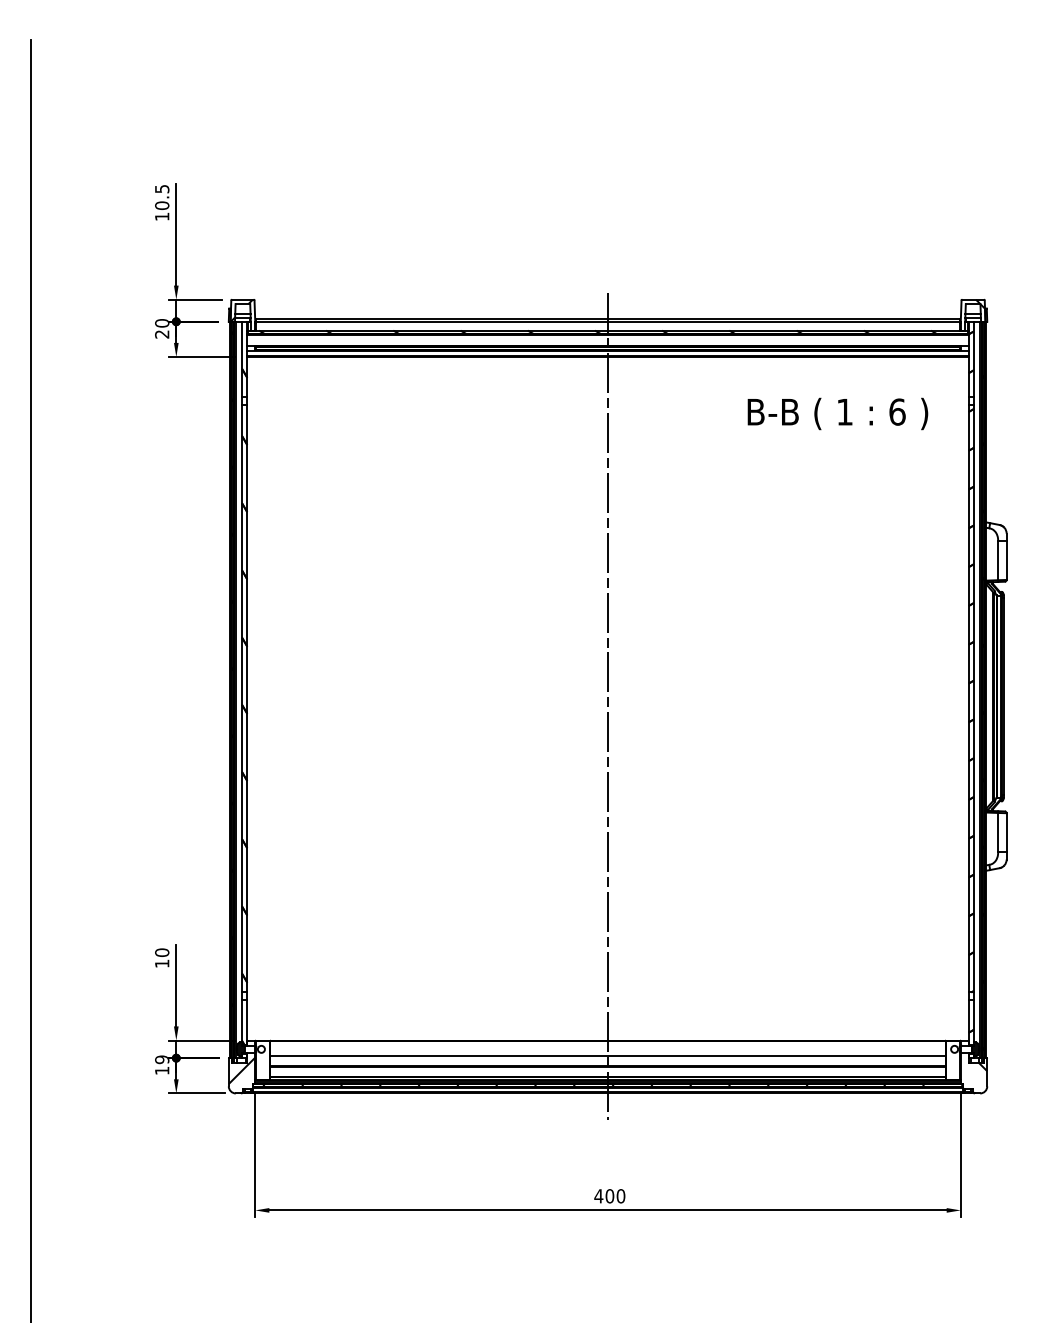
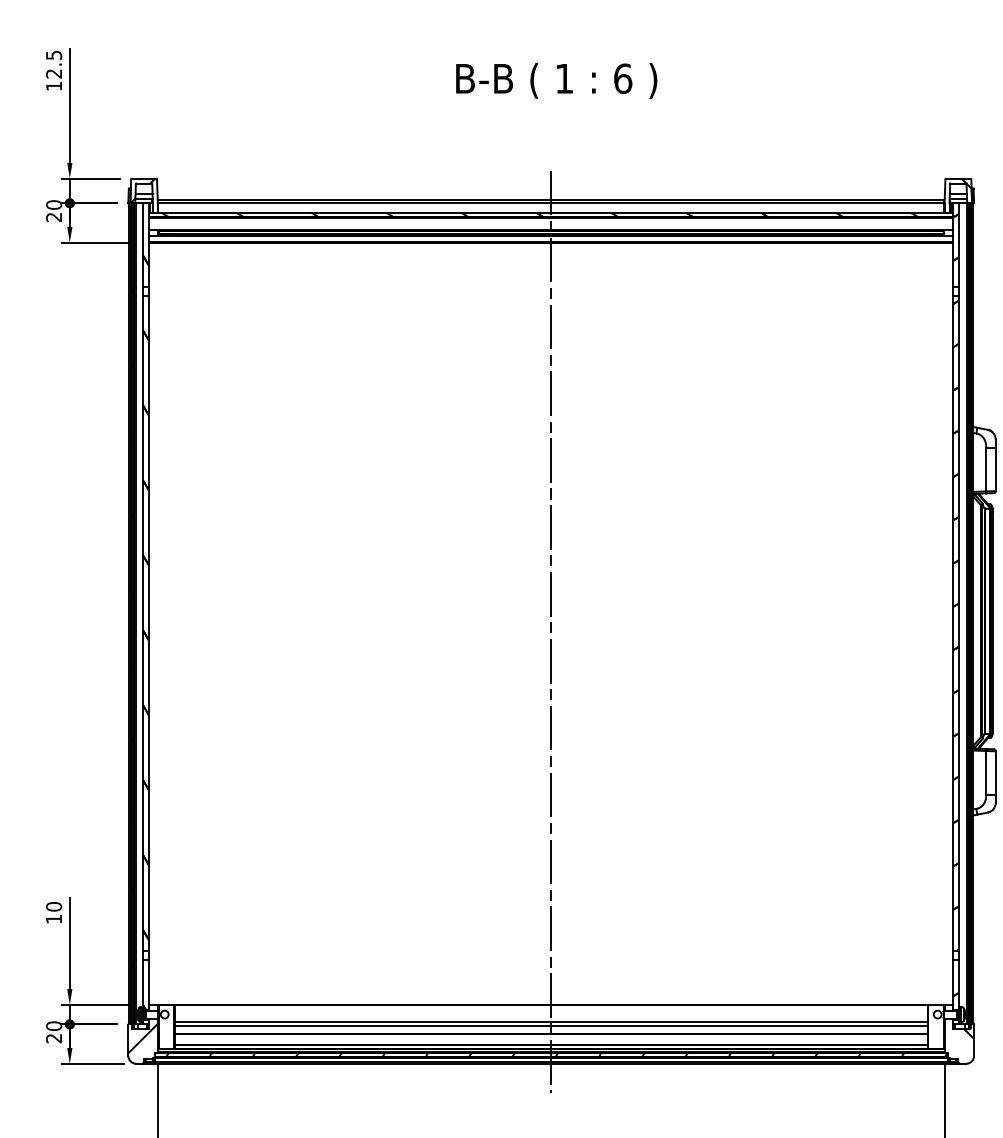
text: (162, 205) -> (54, 73), 10.5 -> 12.5
text: (837, 413) -> (556, 80), moved
line: (607, 1059) -> (550, 1025), added
text: (162, 1065) -> (54, 1032), 19 -> 20

